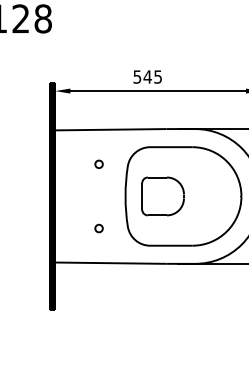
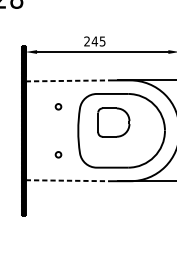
text: (137, 76) -> (87, 41), 545 -> 245
line: (110, 129) -> (67, 80), solid -> dashed
part: (162, 196) -> (113, 122), moved
line: (110, 263) -> (67, 180), solid -> dashed

